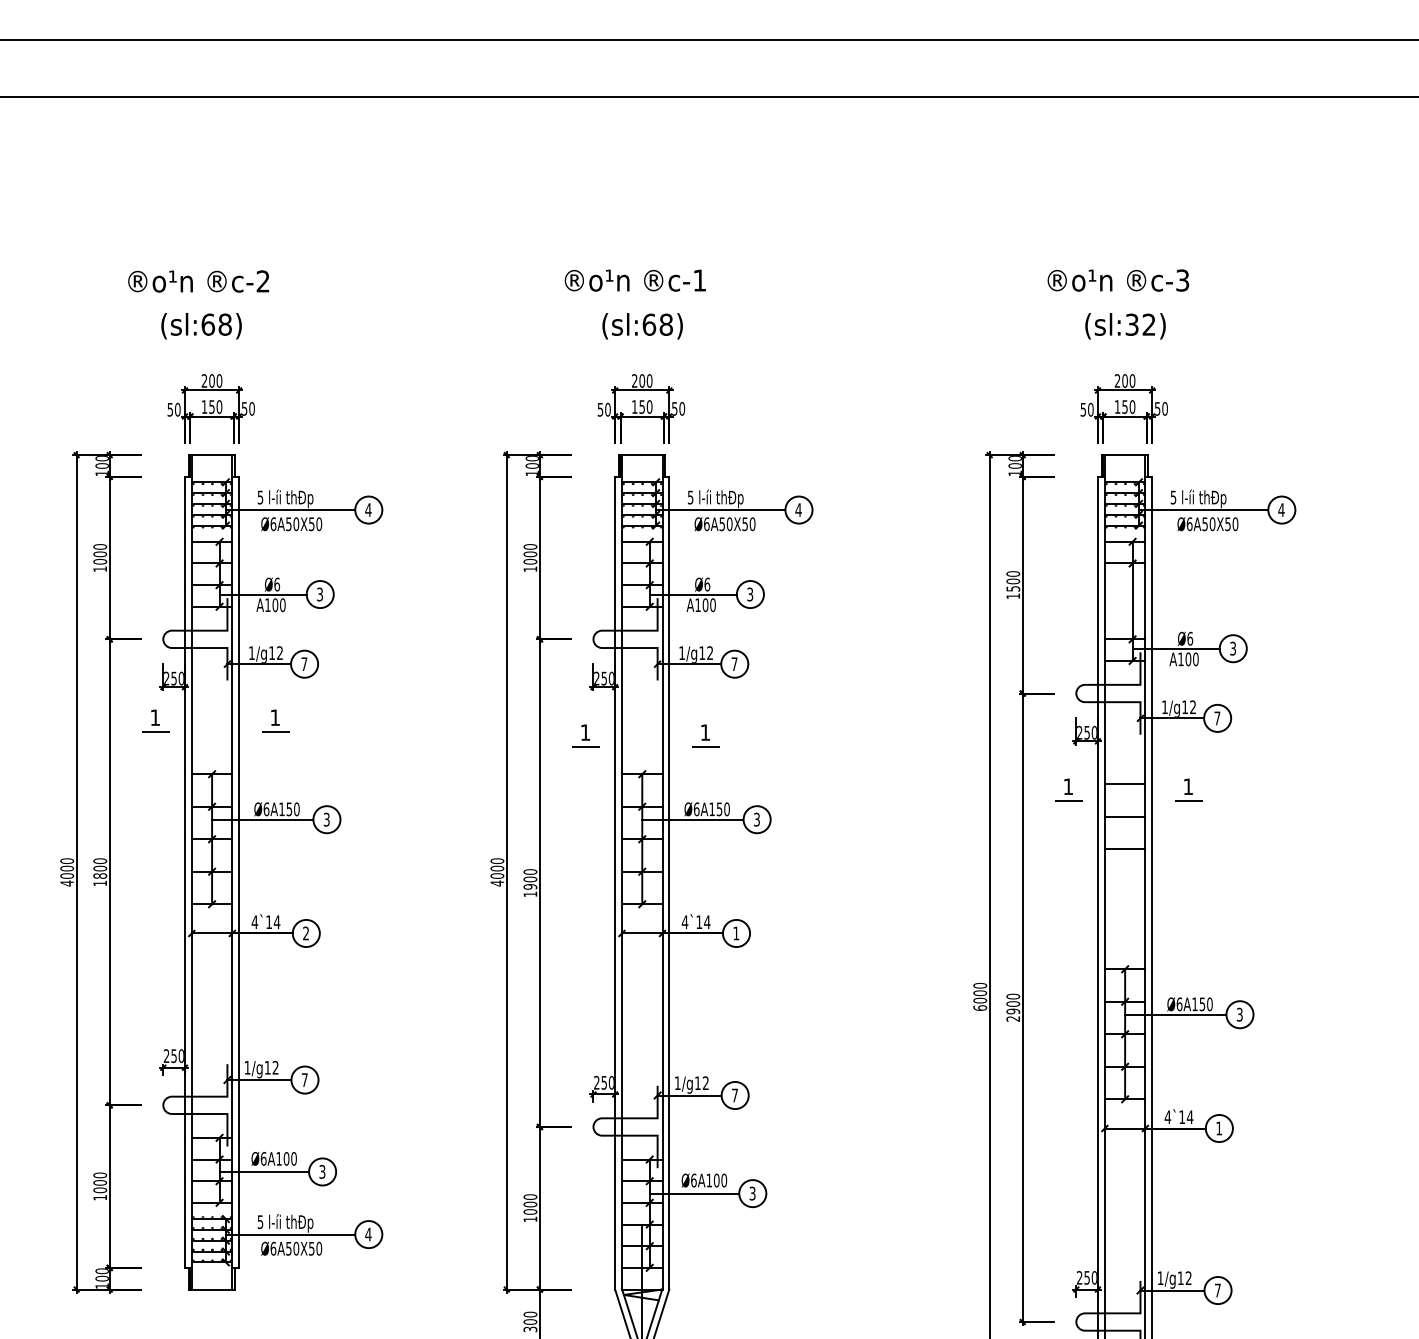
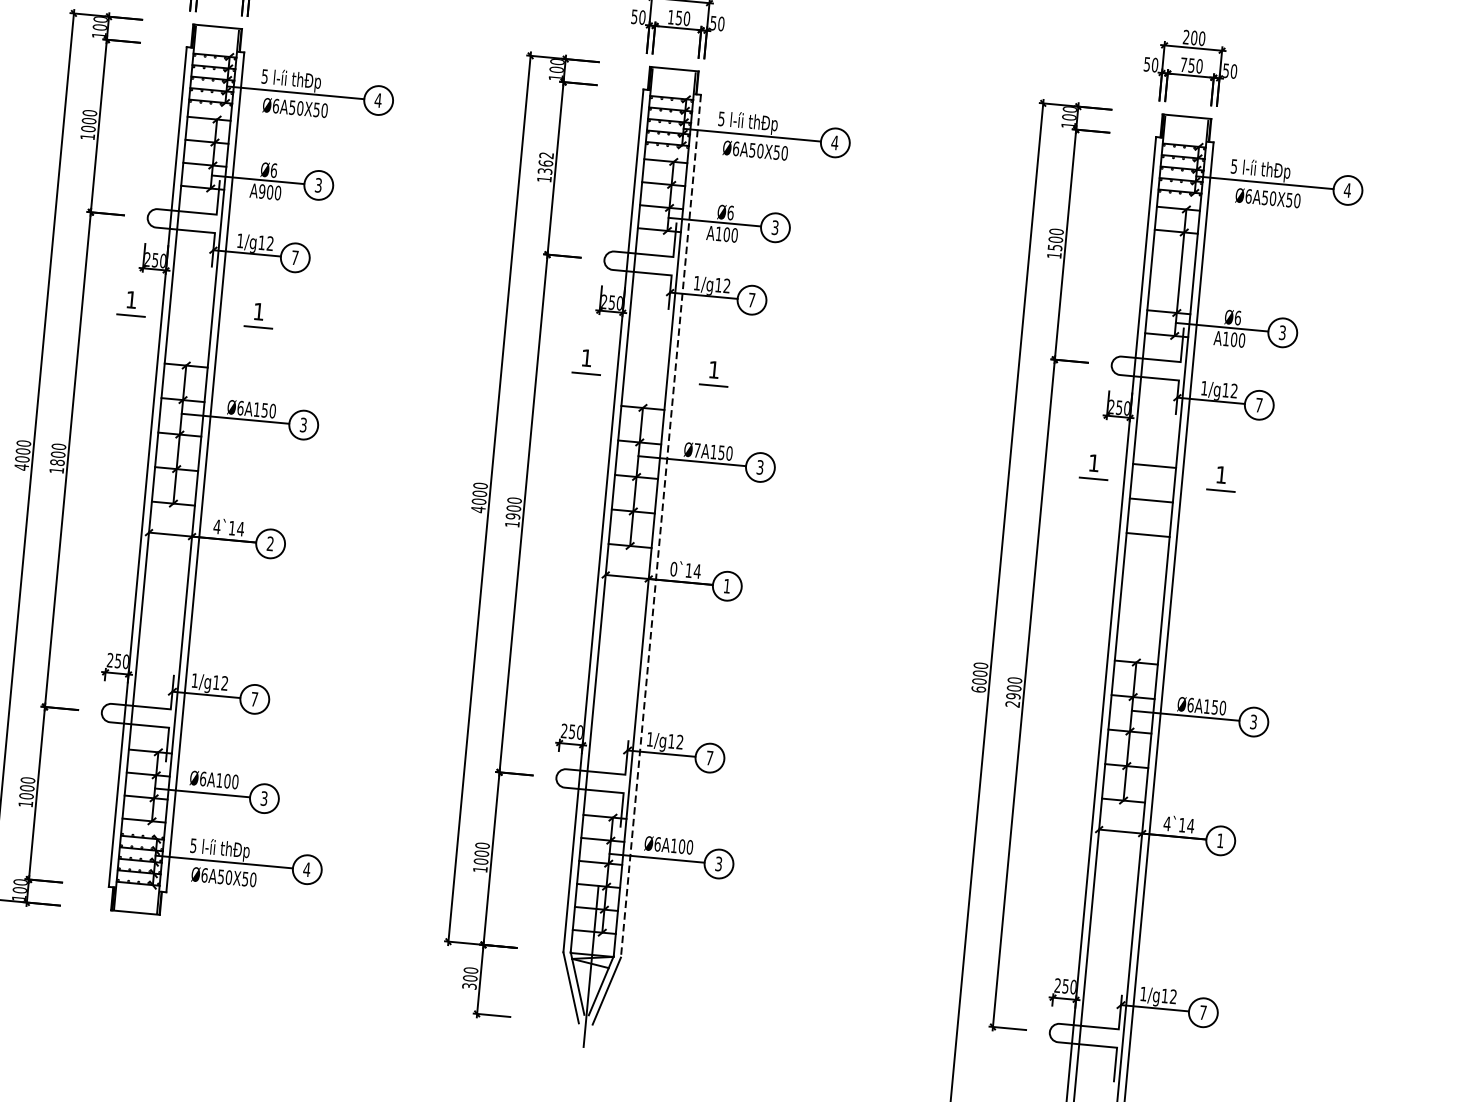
text: (1117, 406) -> (1183, 64), 150 -> 750
text: (530, 554) -> (545, 163), 1000 -> 1362
text: (267, 605) -> (261, 191), A100 -> A900
text: (696, 809) -> (697, 450), Ø6A150 -> Ø7A150
line: (669, 883) -> (661, 526), solid -> dashed
text: (684, 922) -> (673, 569), 4`14 -> 0`14

